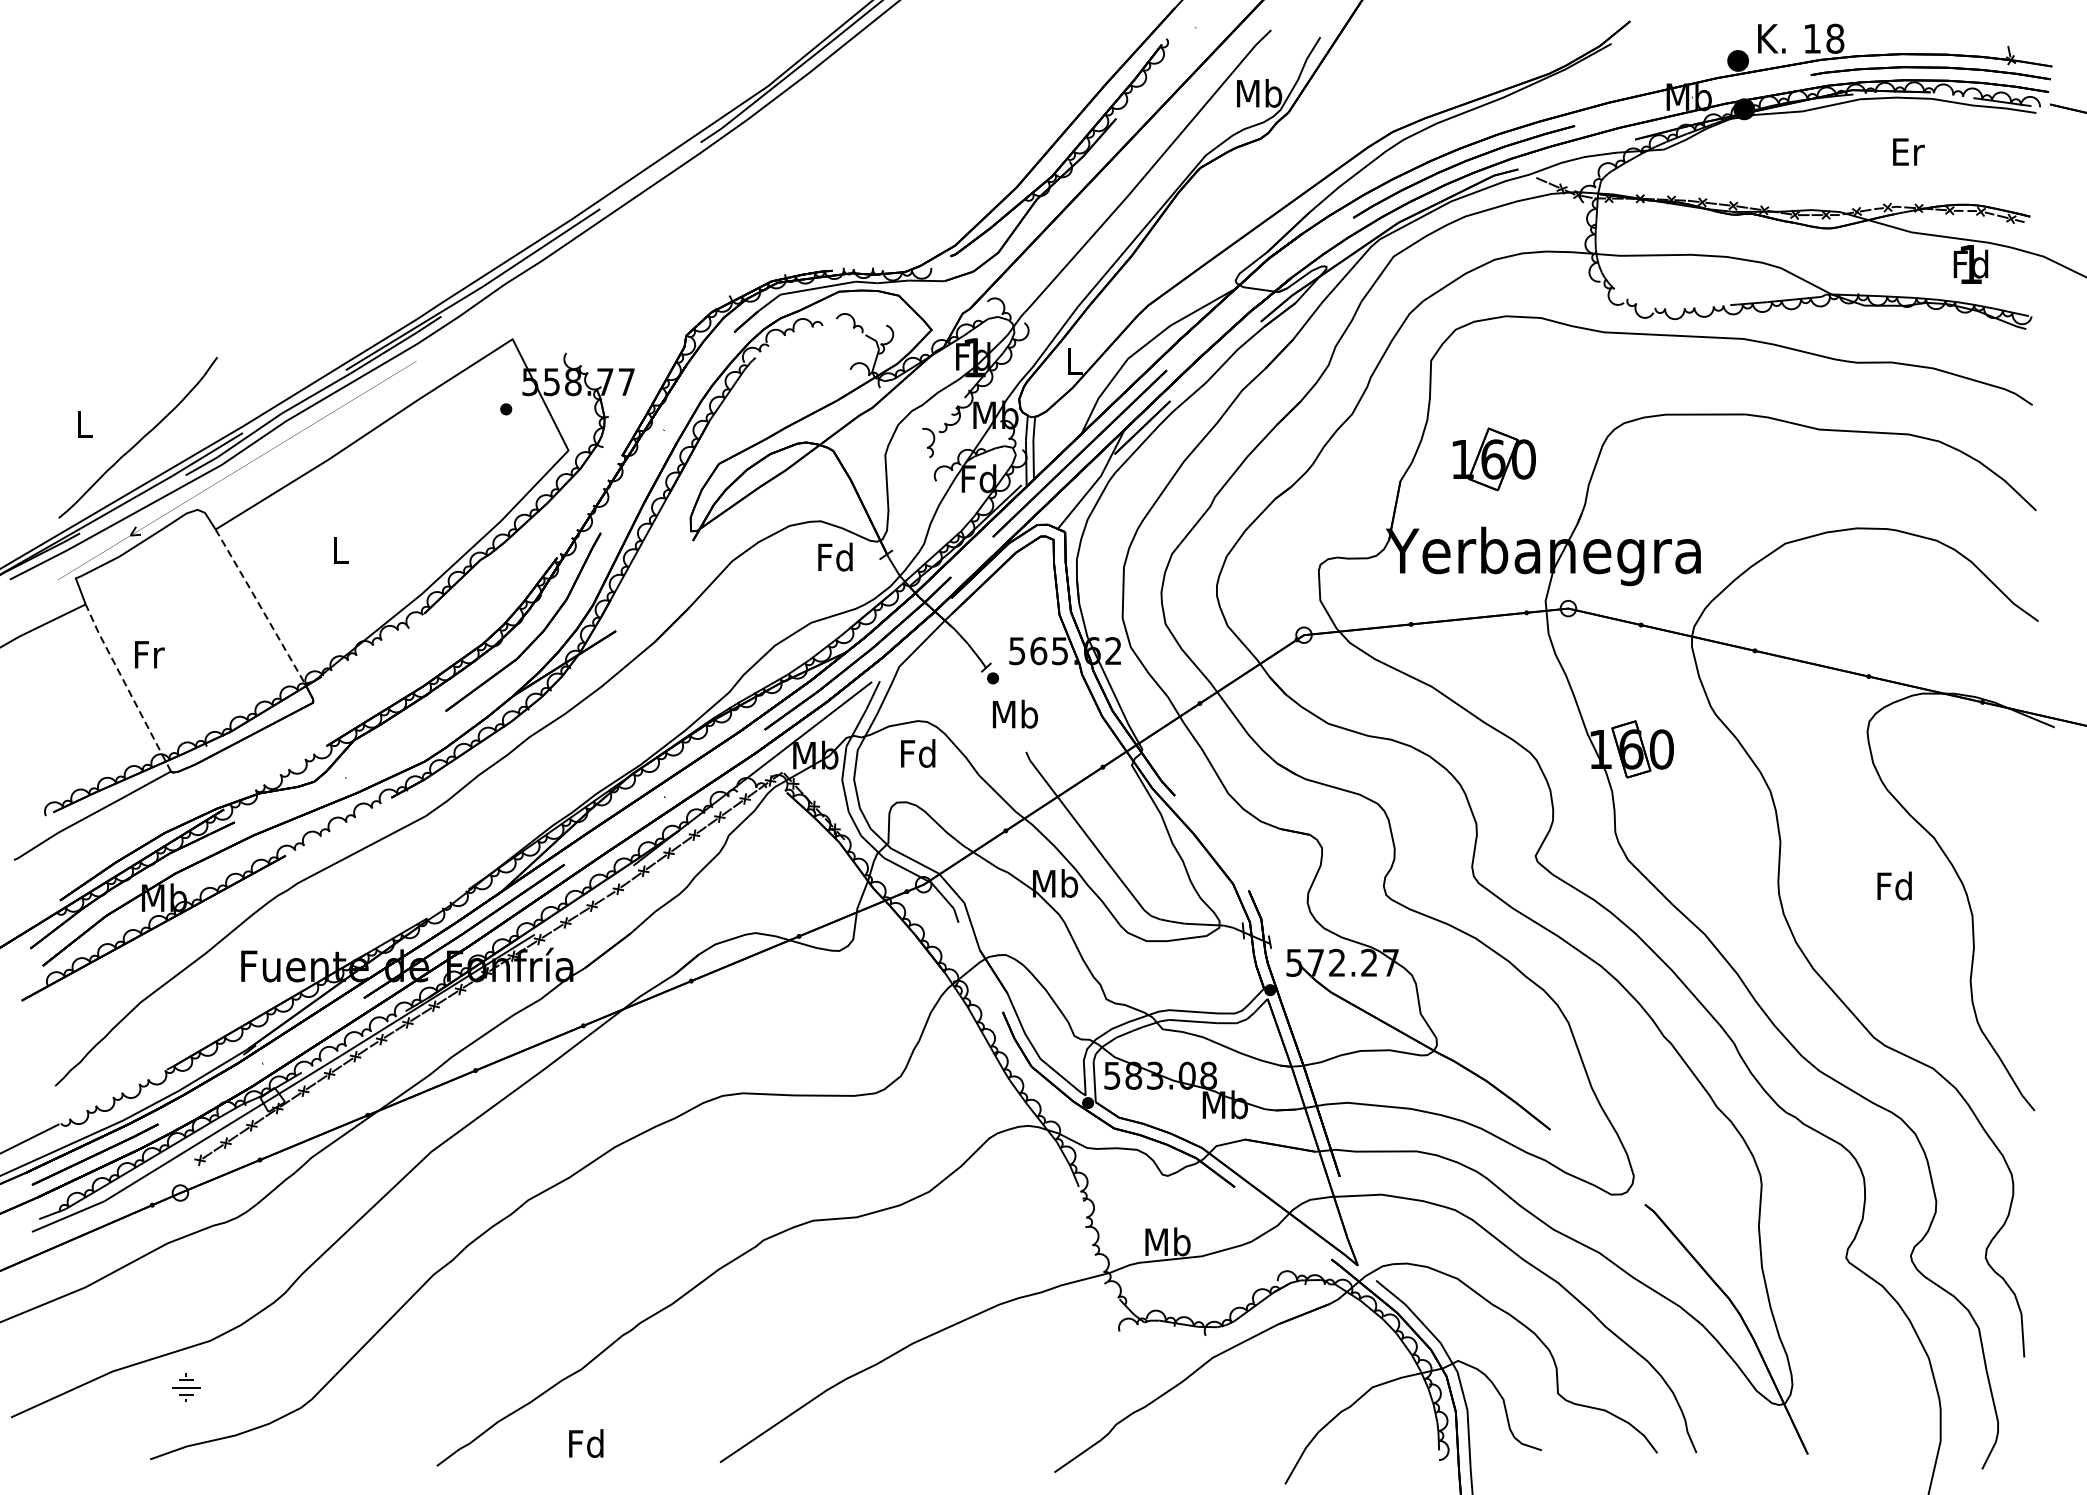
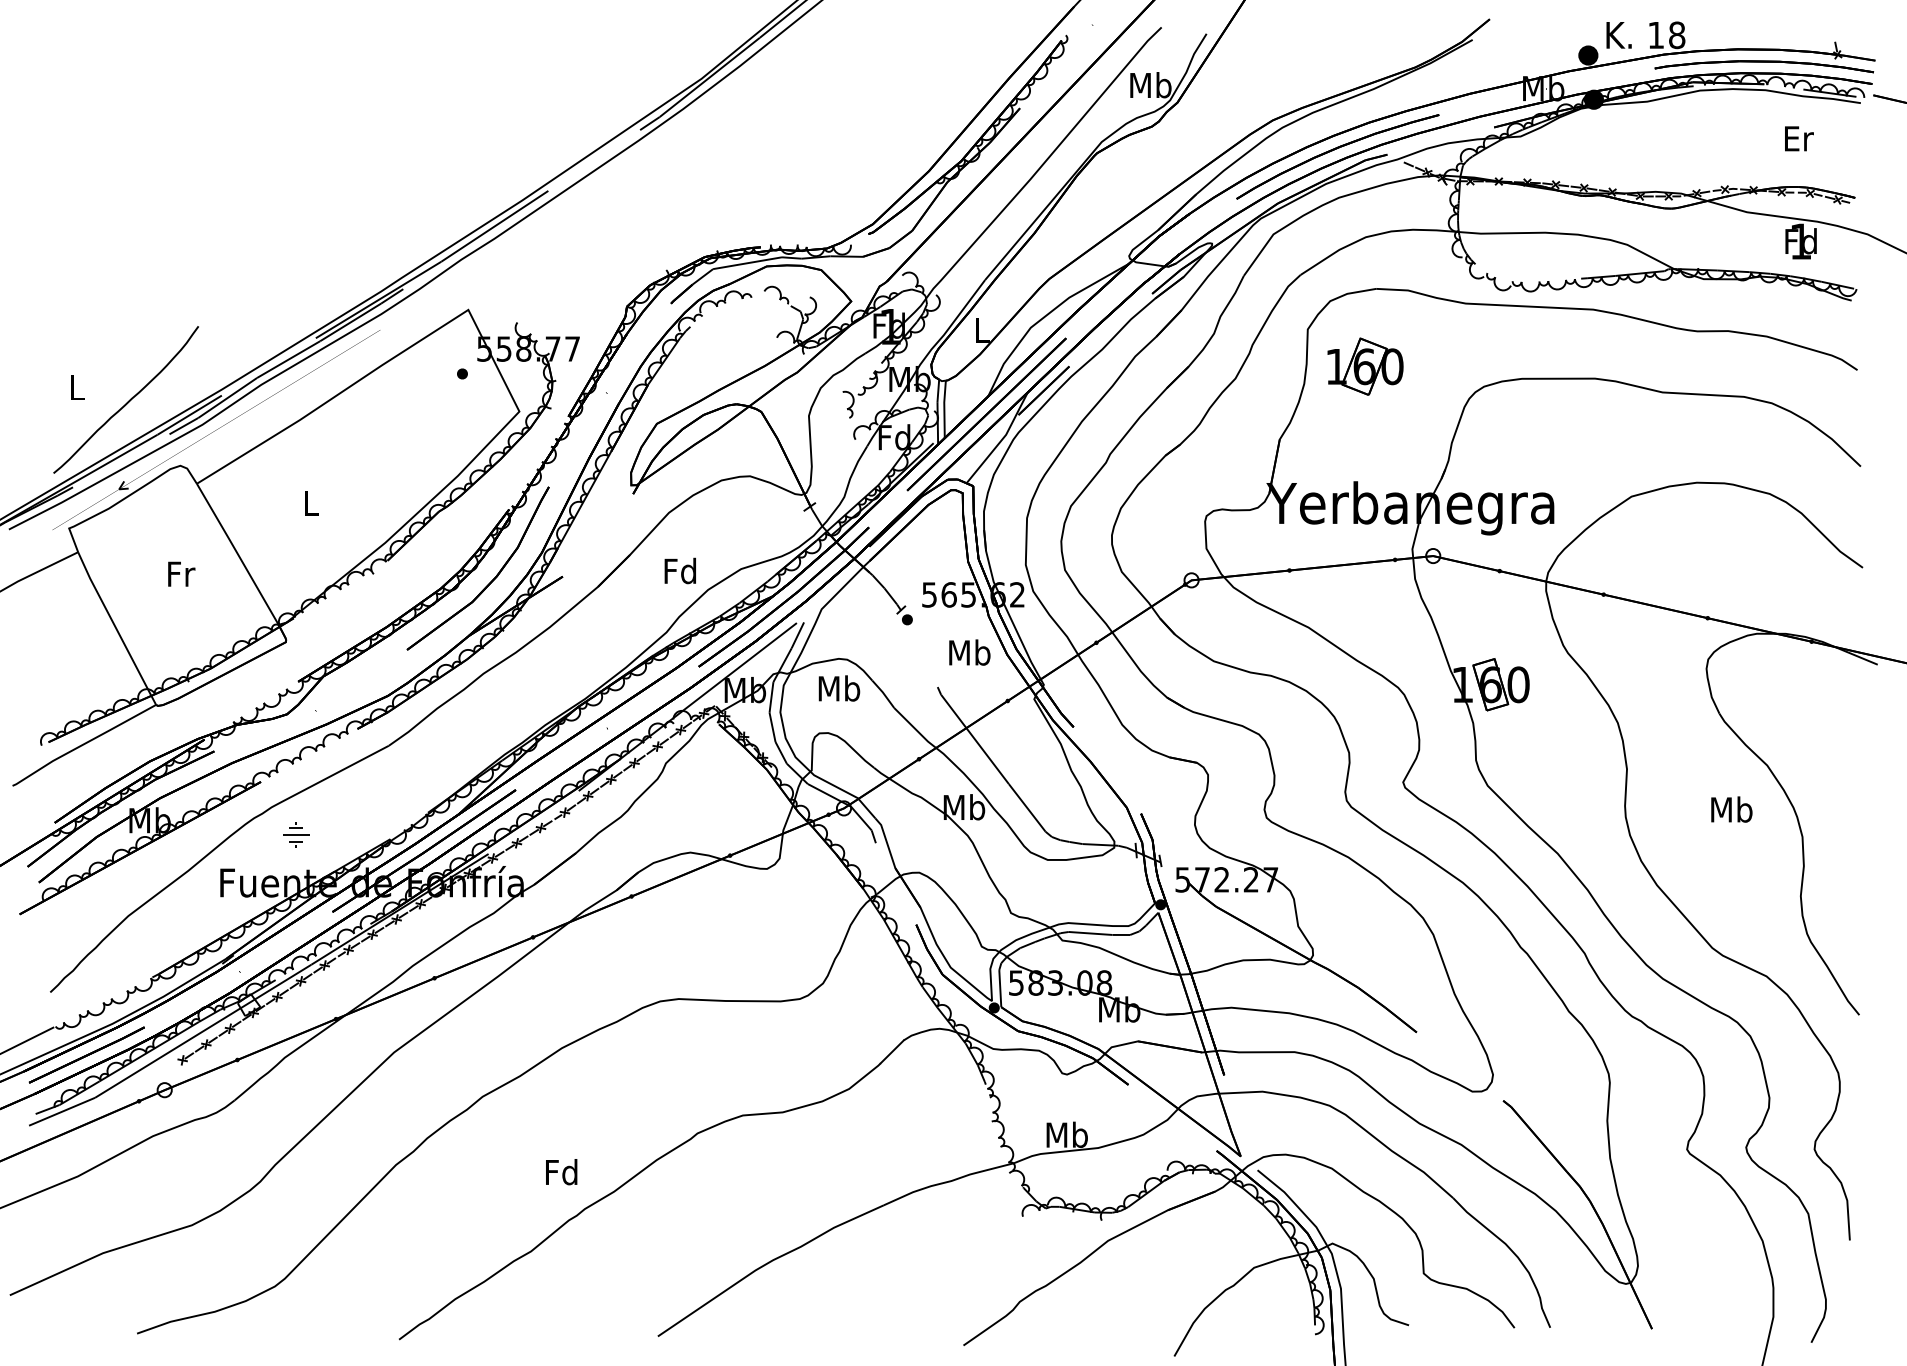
text: (1909, 151) -> (1799, 138), moved
part: (1494, 459) -> (1365, 366), moved
text: (834, 556) -> (679, 570), moved
line: (260, 605) -> (237, 553), dashed -> solid
text: (149, 653) -> (181, 573), moved
line: (127, 687) -> (116, 628), dashed -> solid
text: (1015, 714) -> (969, 652), moved
text: (918, 753) -> (839, 688), Fd -> Mb
text: (1894, 885) -> (1731, 809), Fd -> Mb
part: (186, 1387) -> (296, 834), moved
text: (586, 1443) -> (561, 1172), moved

